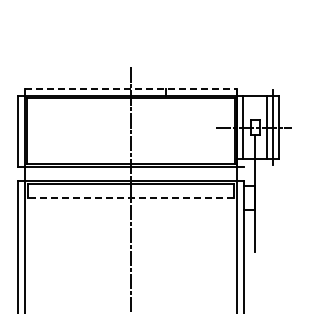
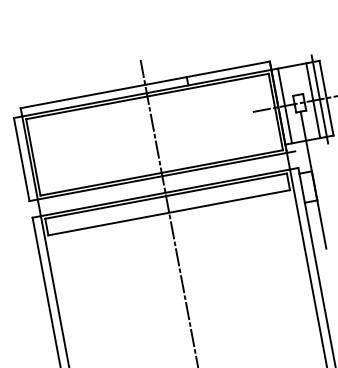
line: (131, 88) -> (145, 84), dashed -> solid
line: (130, 197) -> (168, 212), dashed -> solid

